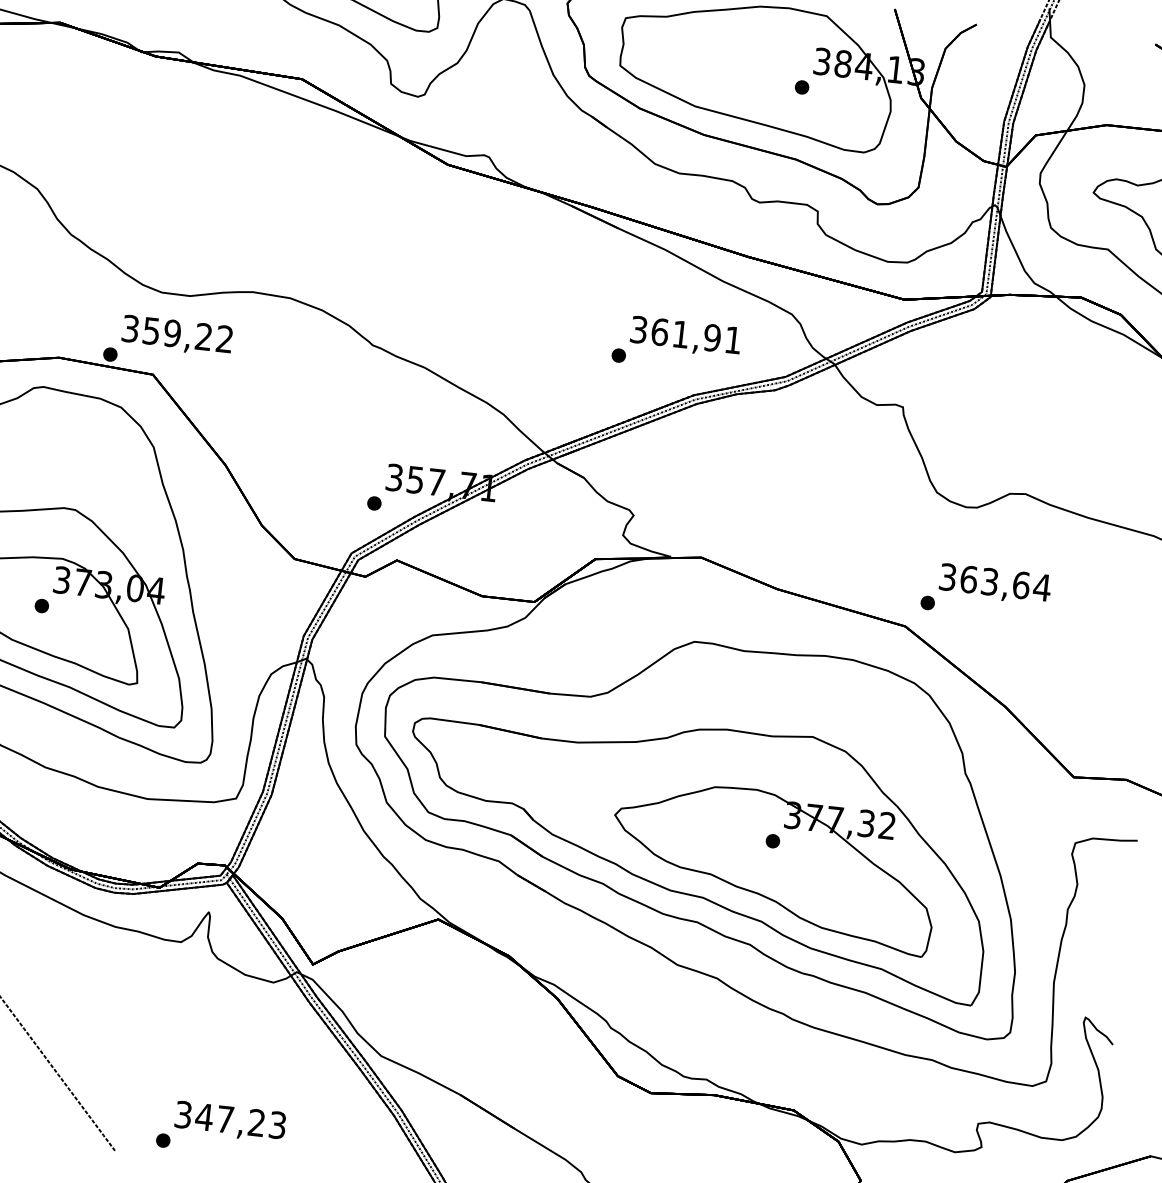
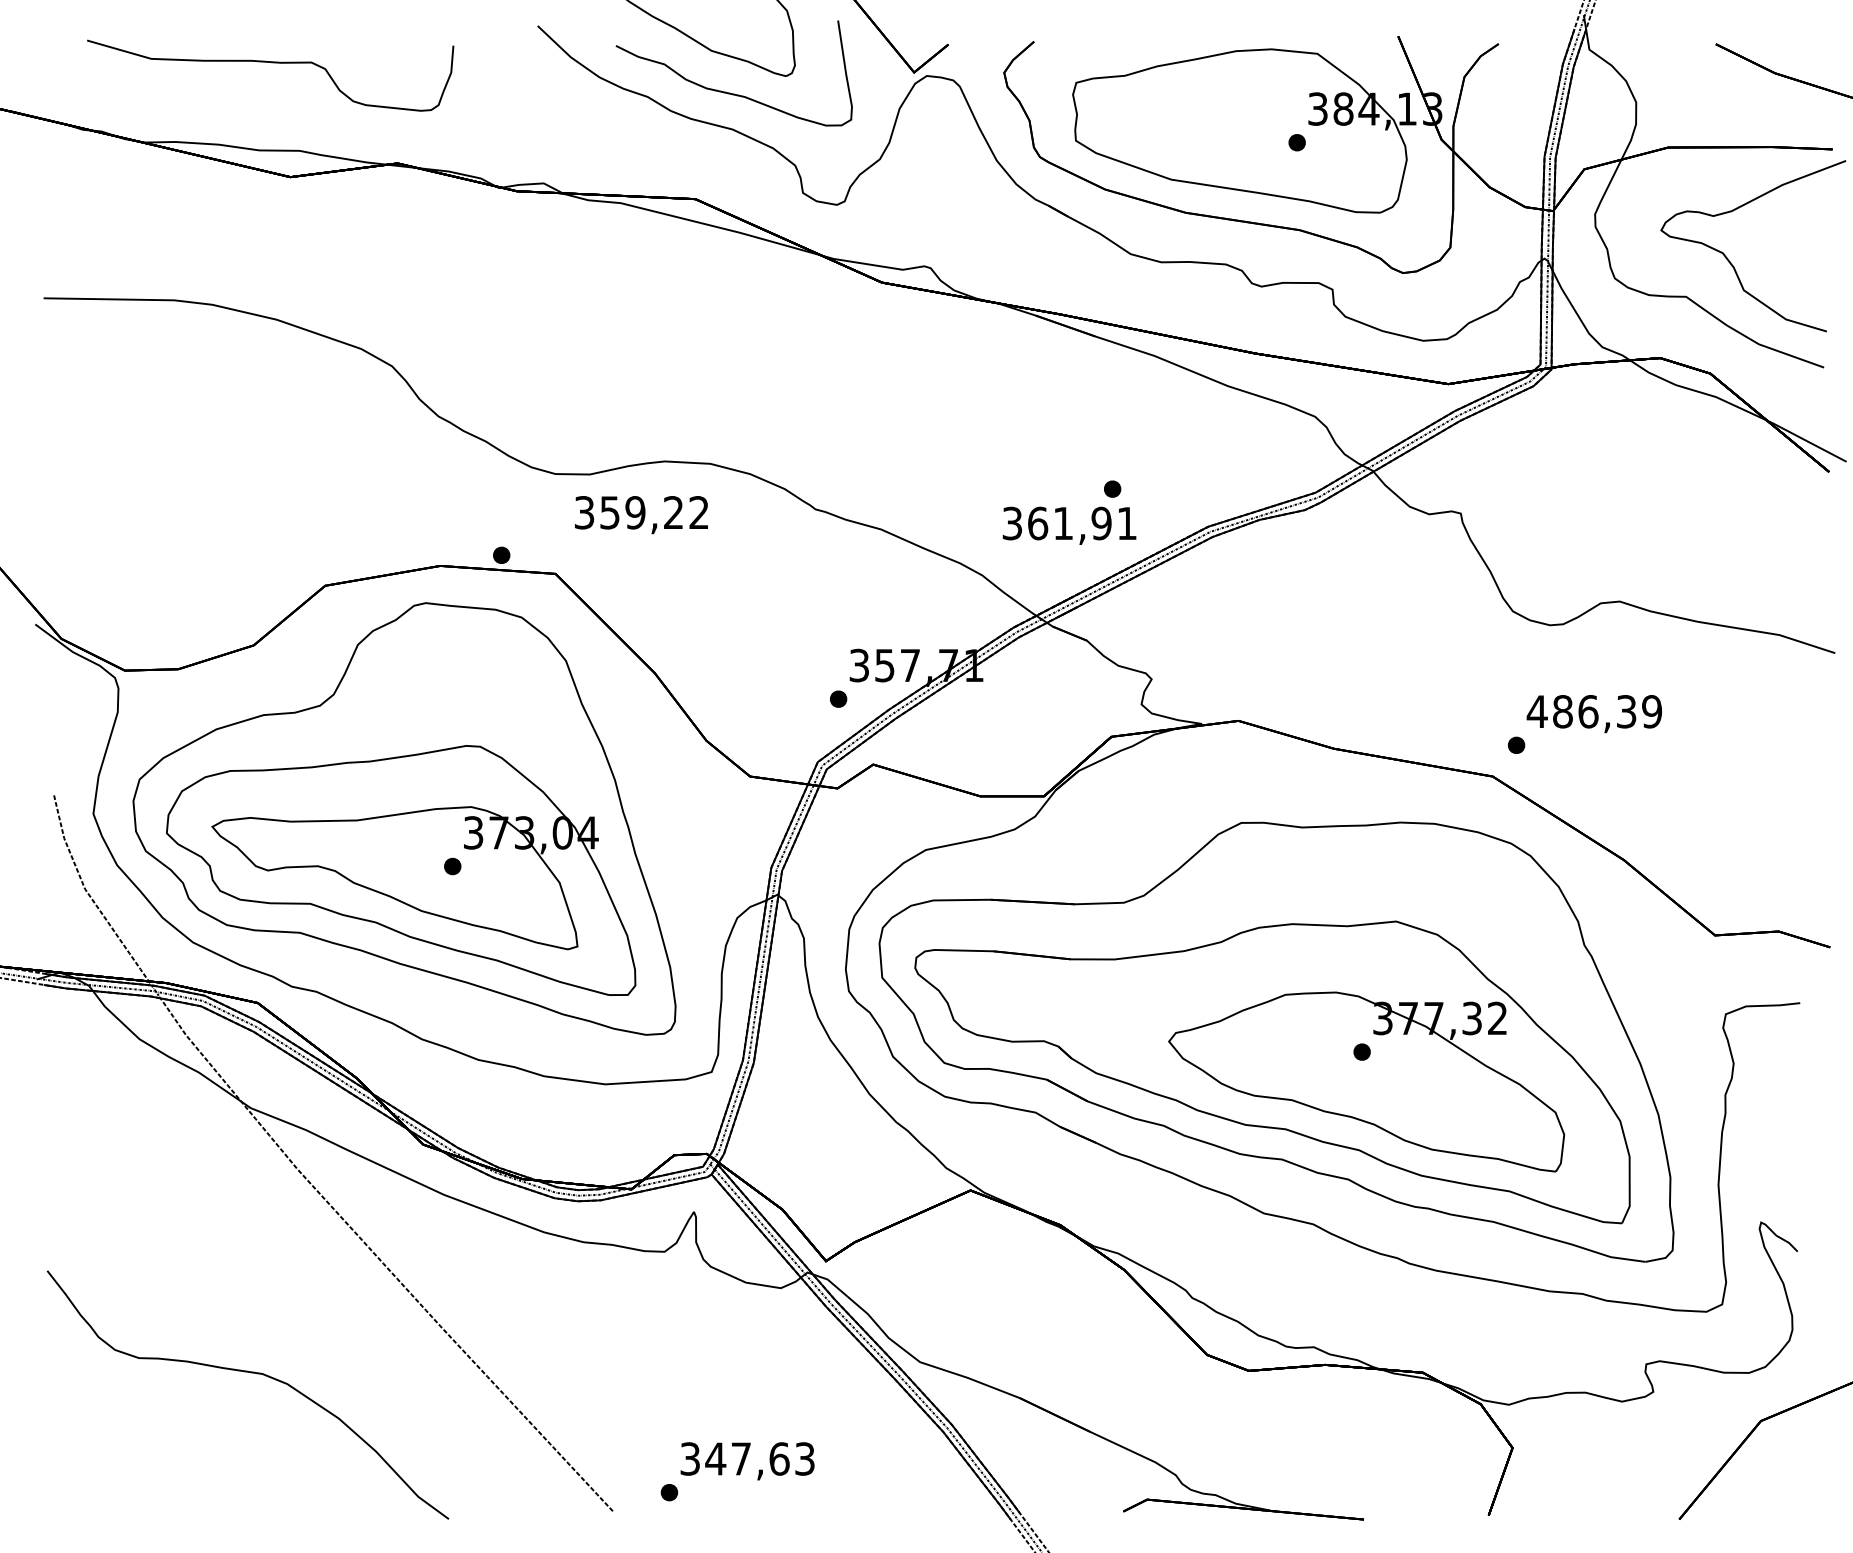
text: (177, 336) -> (641, 515), moved
text: (685, 336) -> (1069, 525), moved
text: (994, 582) -> (1594, 711), 363,64 -> 486,39
text: (256, 1122) -> (779, 1458), 347,23 -> 347,63

